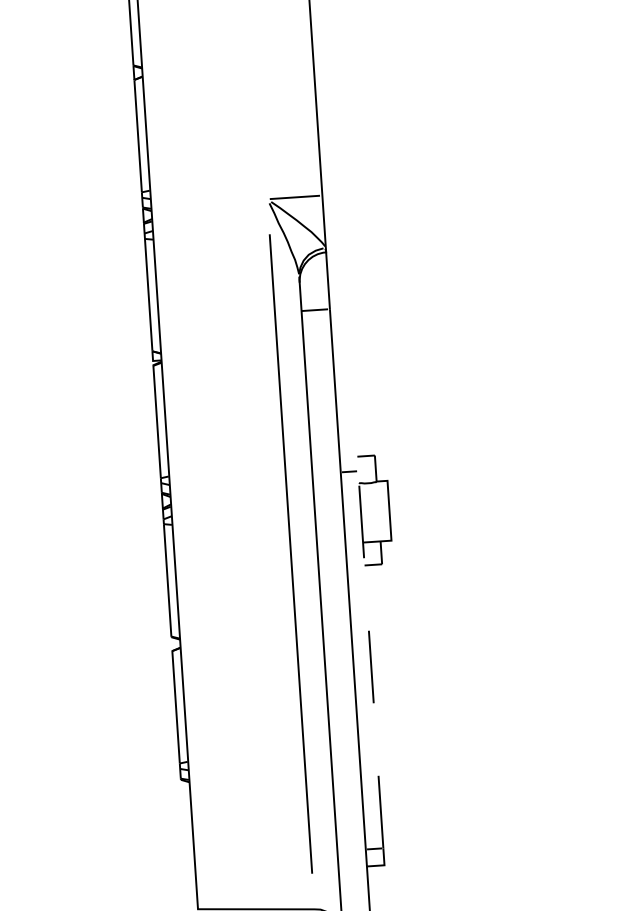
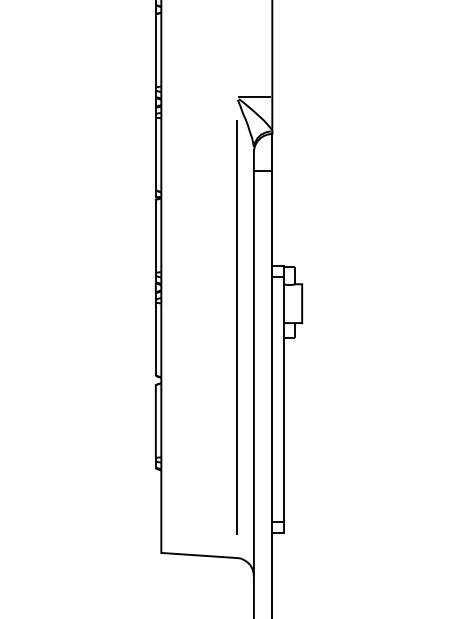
line: (369, 640) -> (283, 386), dashed -> solid

